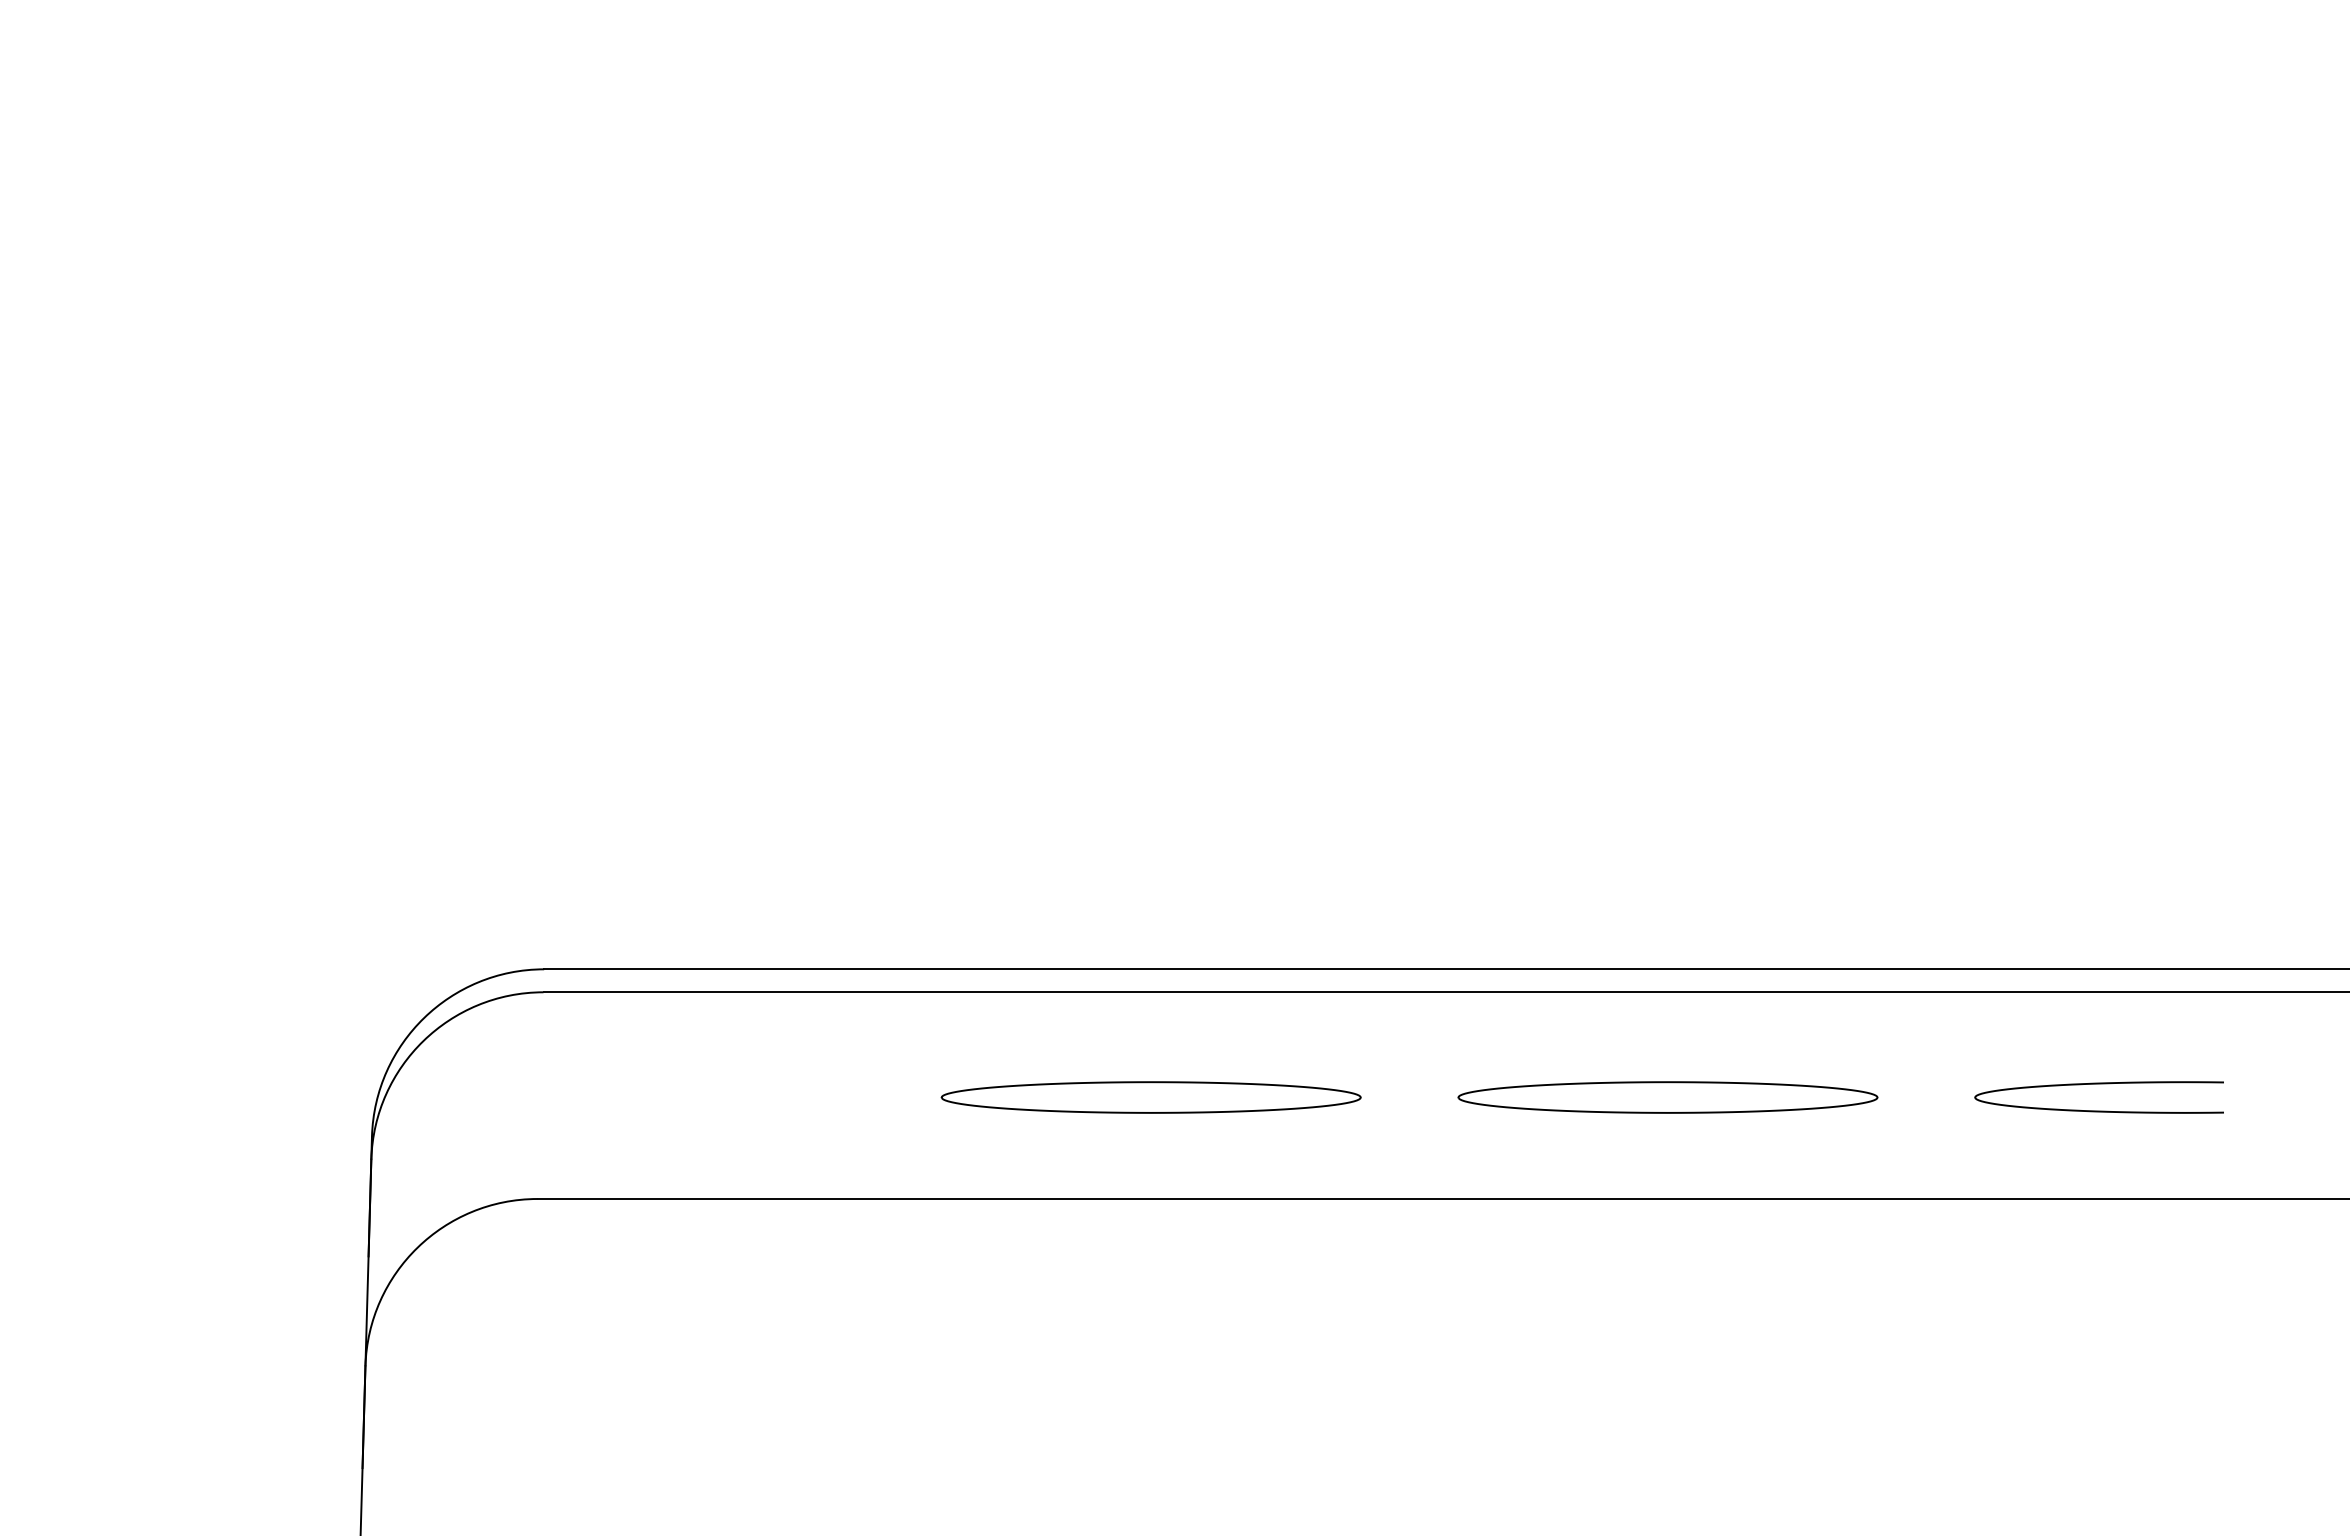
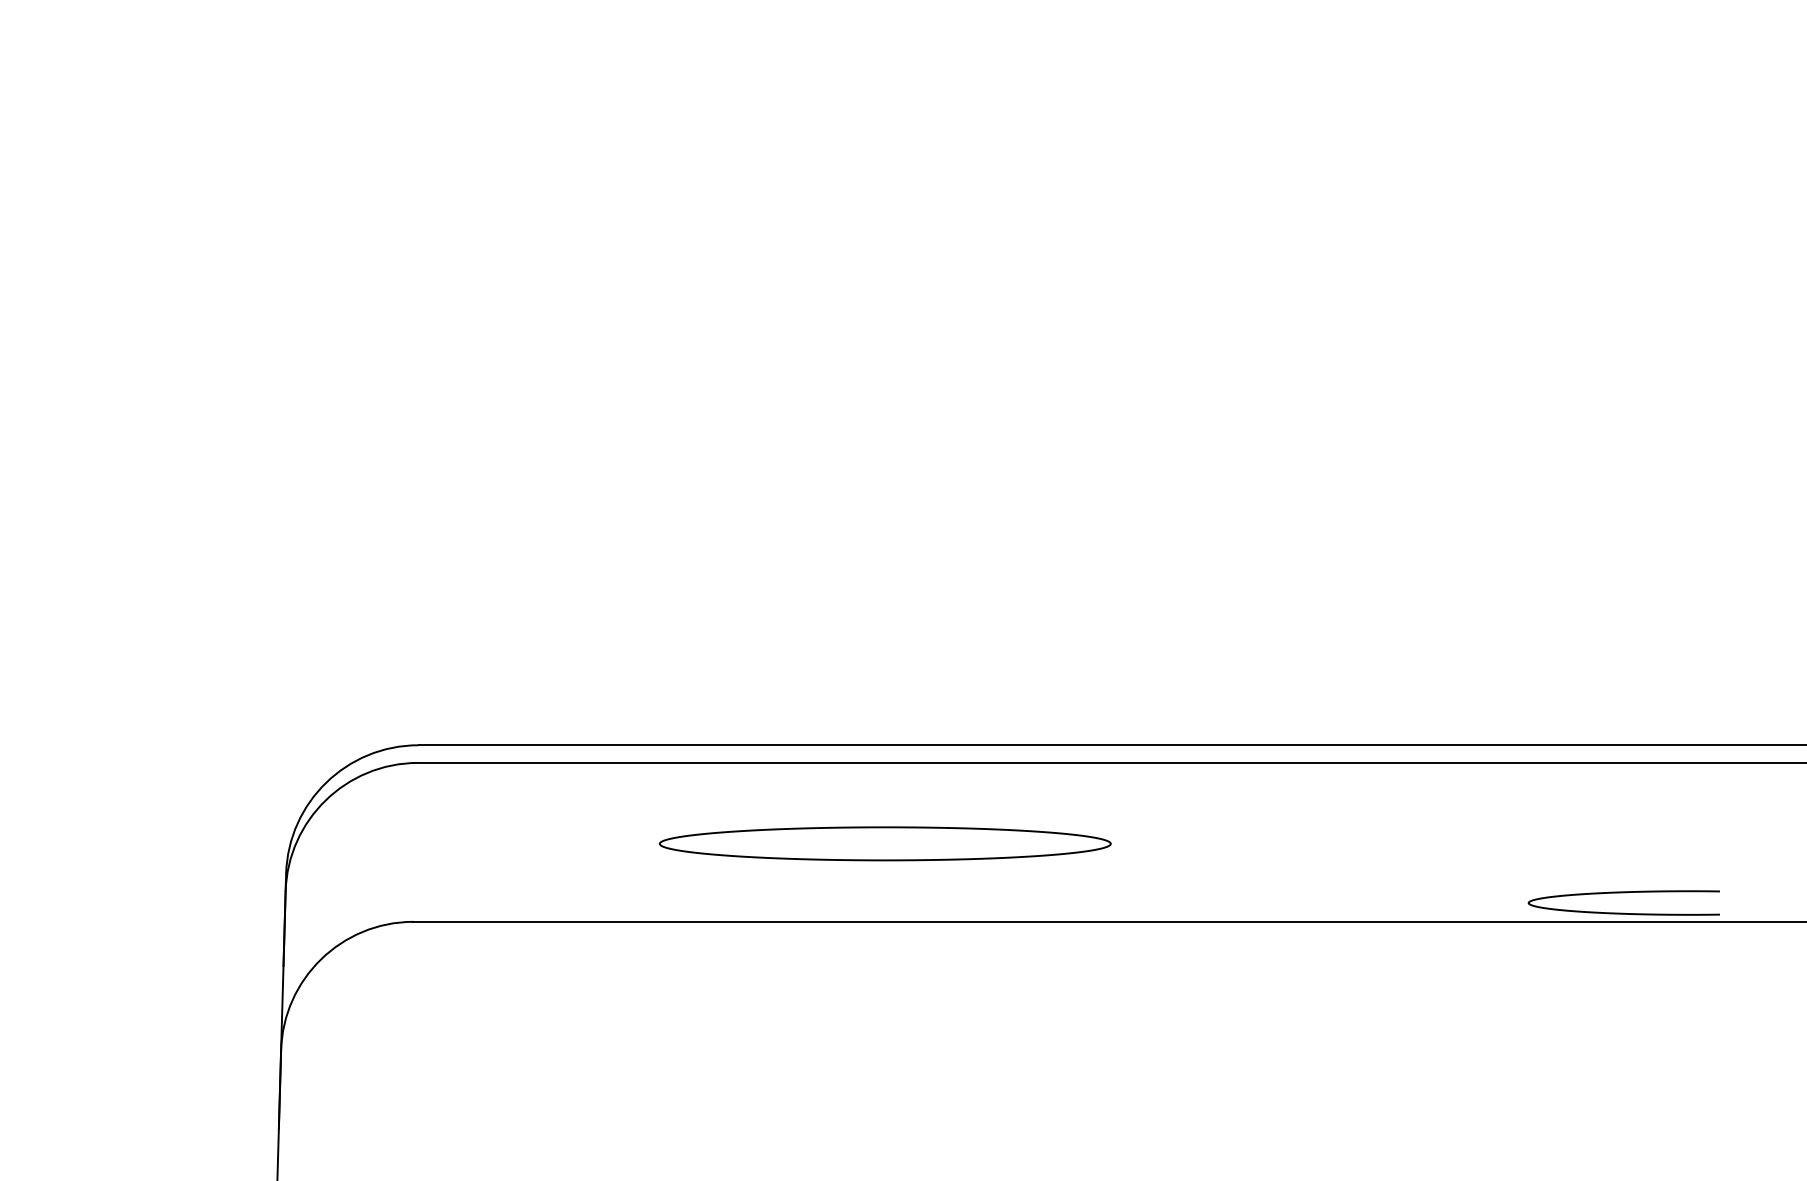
curve: (2098, 1084) -> (1623, 893), moved
part: (1150, 1097) -> (884, 843), size x1.4
part: (1667, 1097) -> (1282, 843), removed

